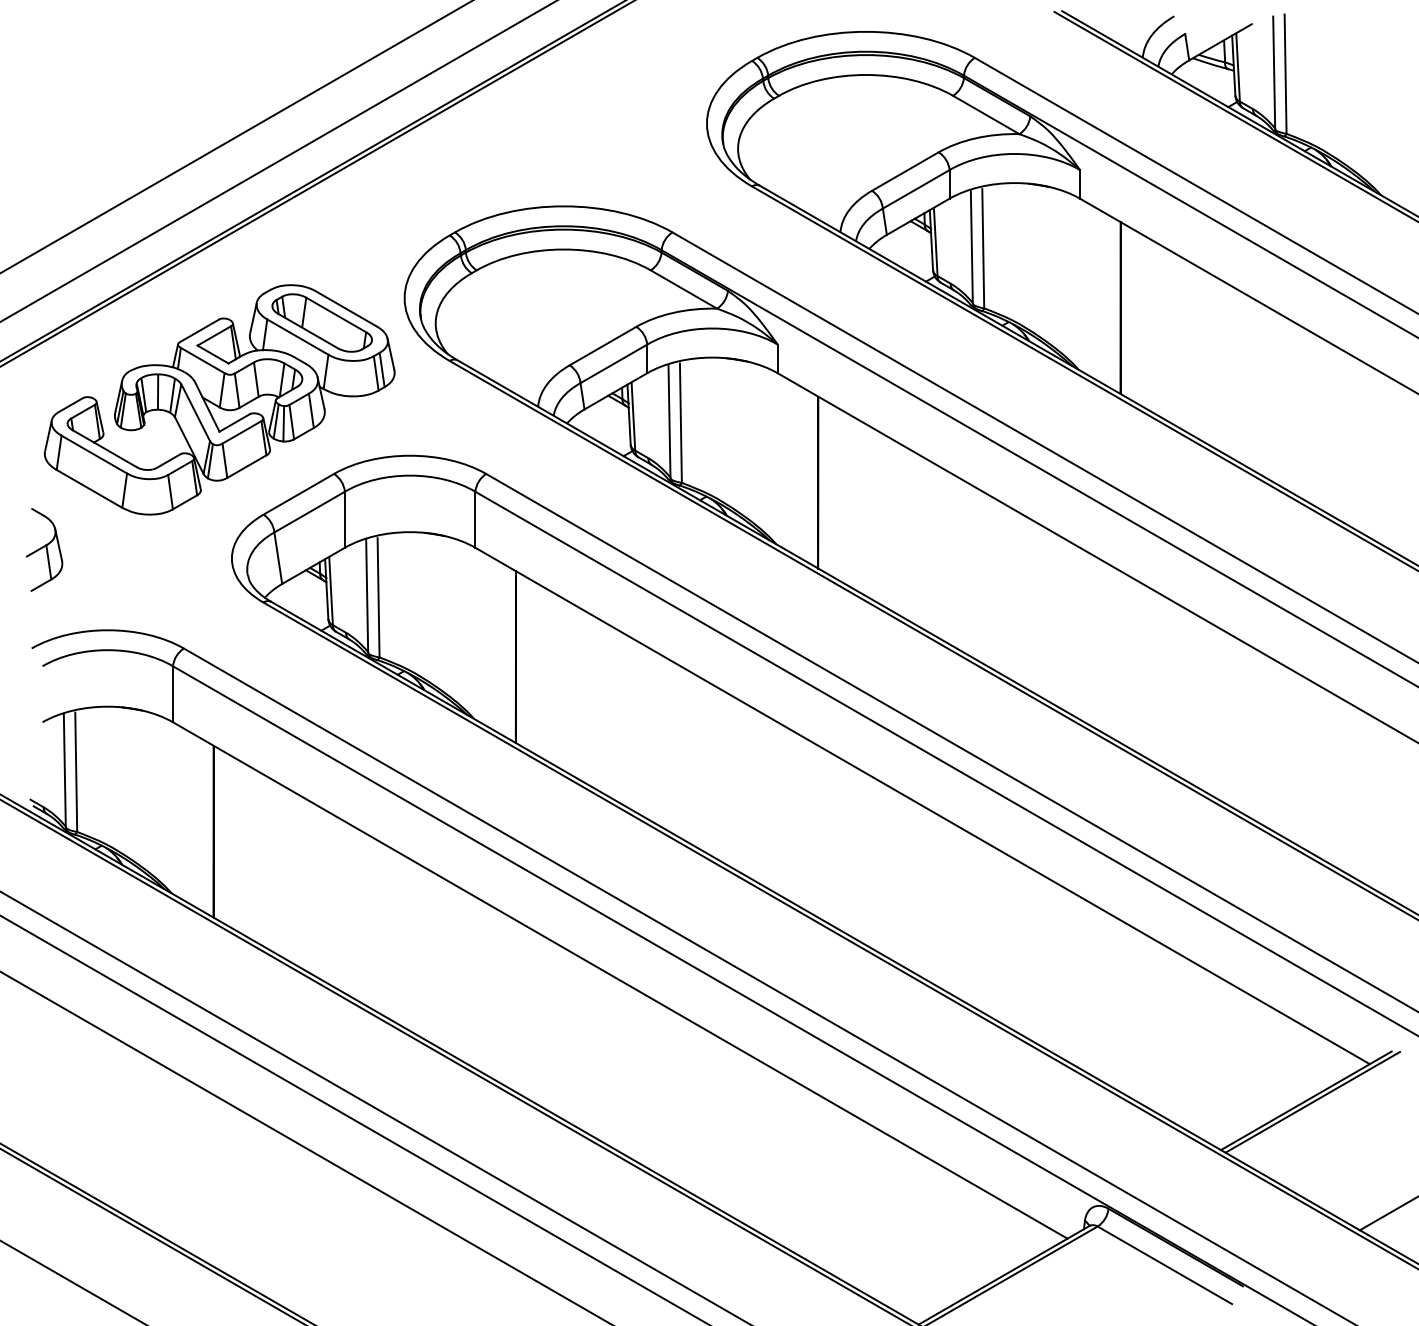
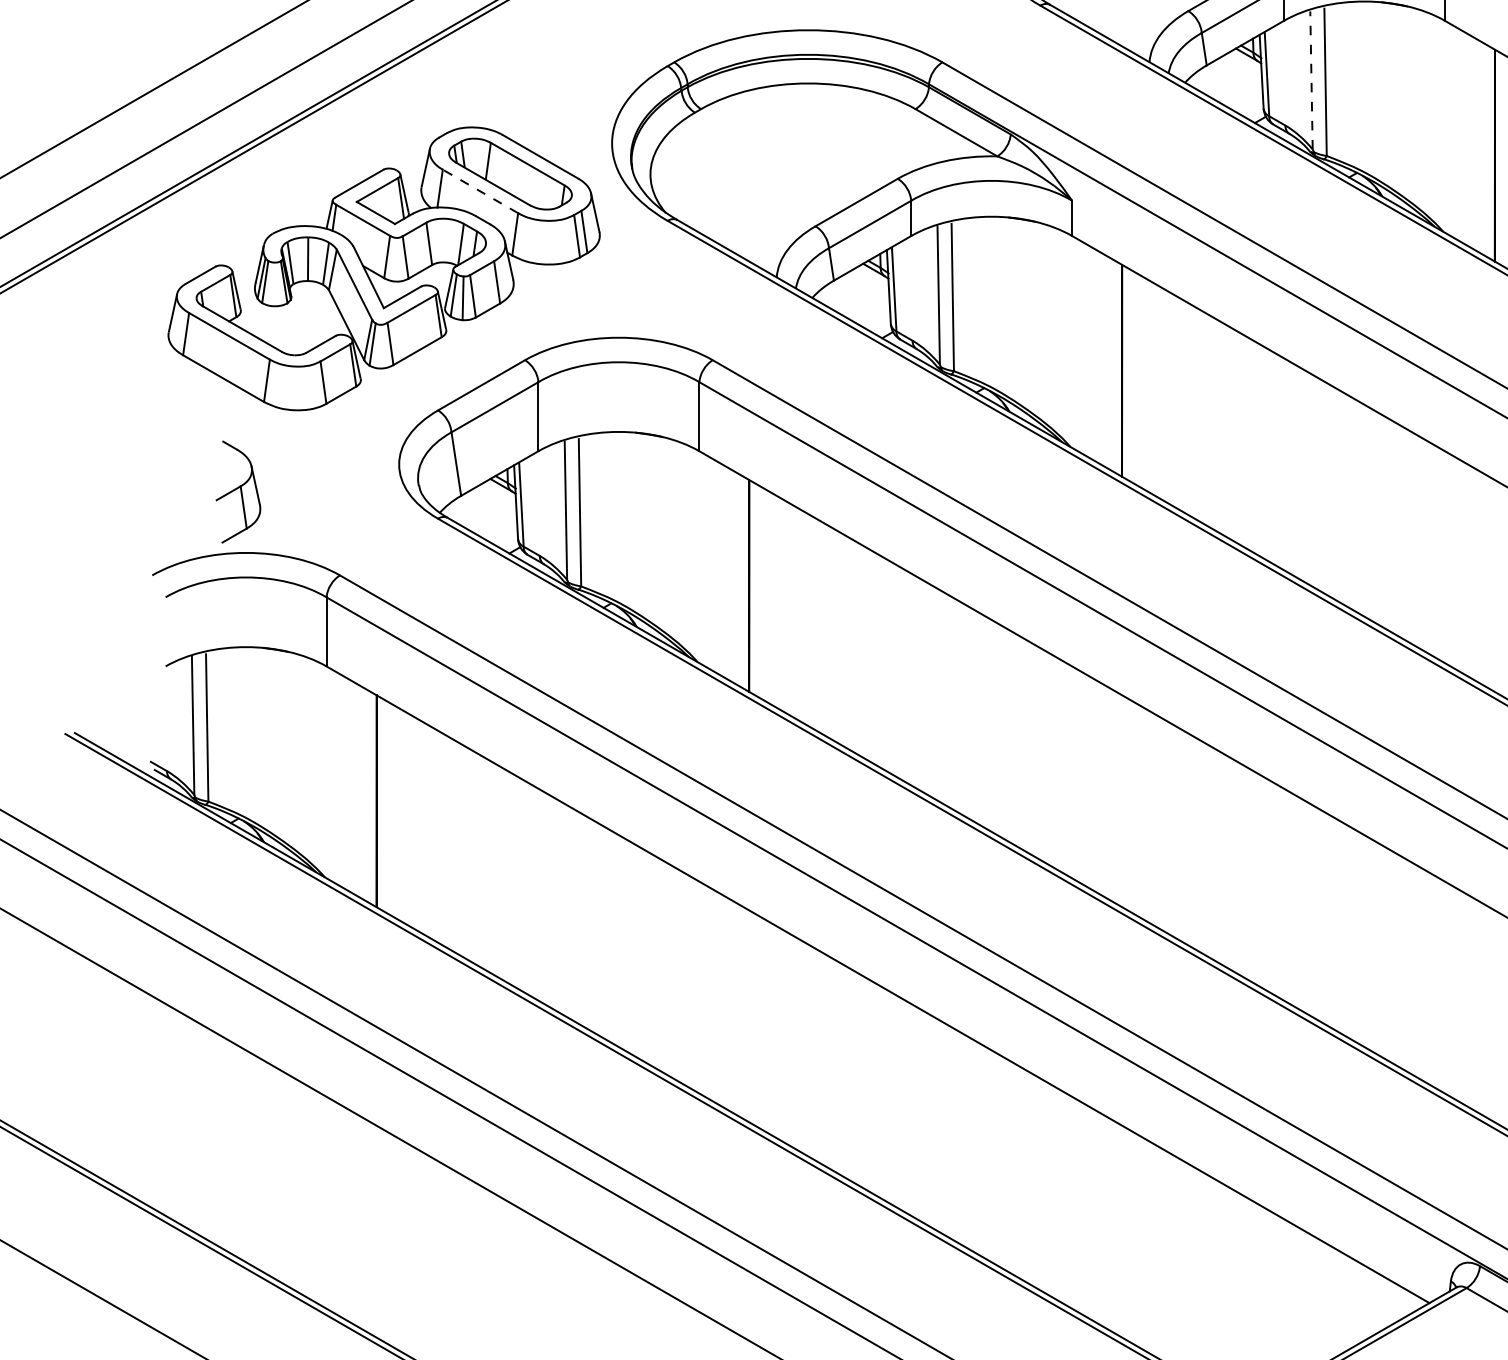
line: (971, 247) -> (1311, 80), solid -> dashed
line: (297, 336) -> (480, 190), solid -> dashed
part: (44, 549) -> (238, 491), moved

